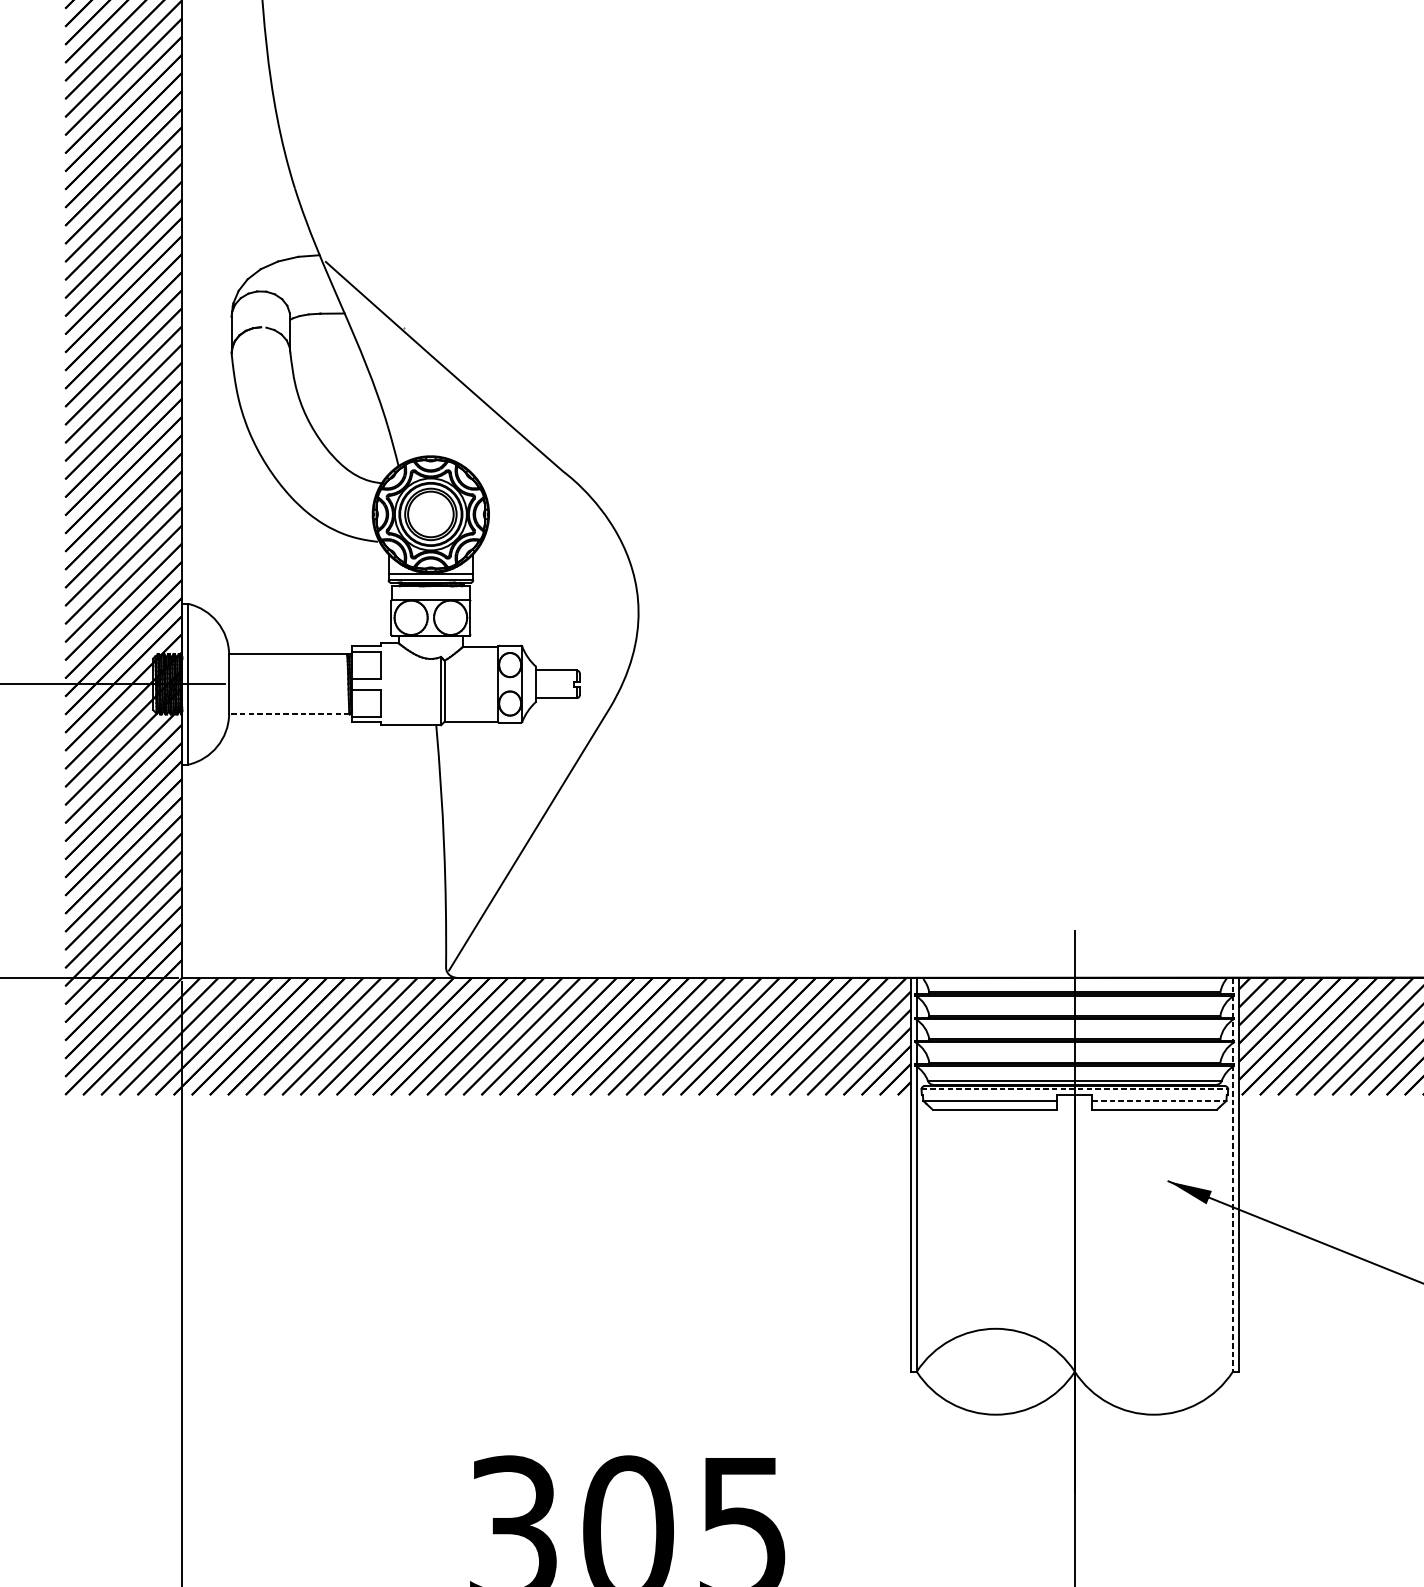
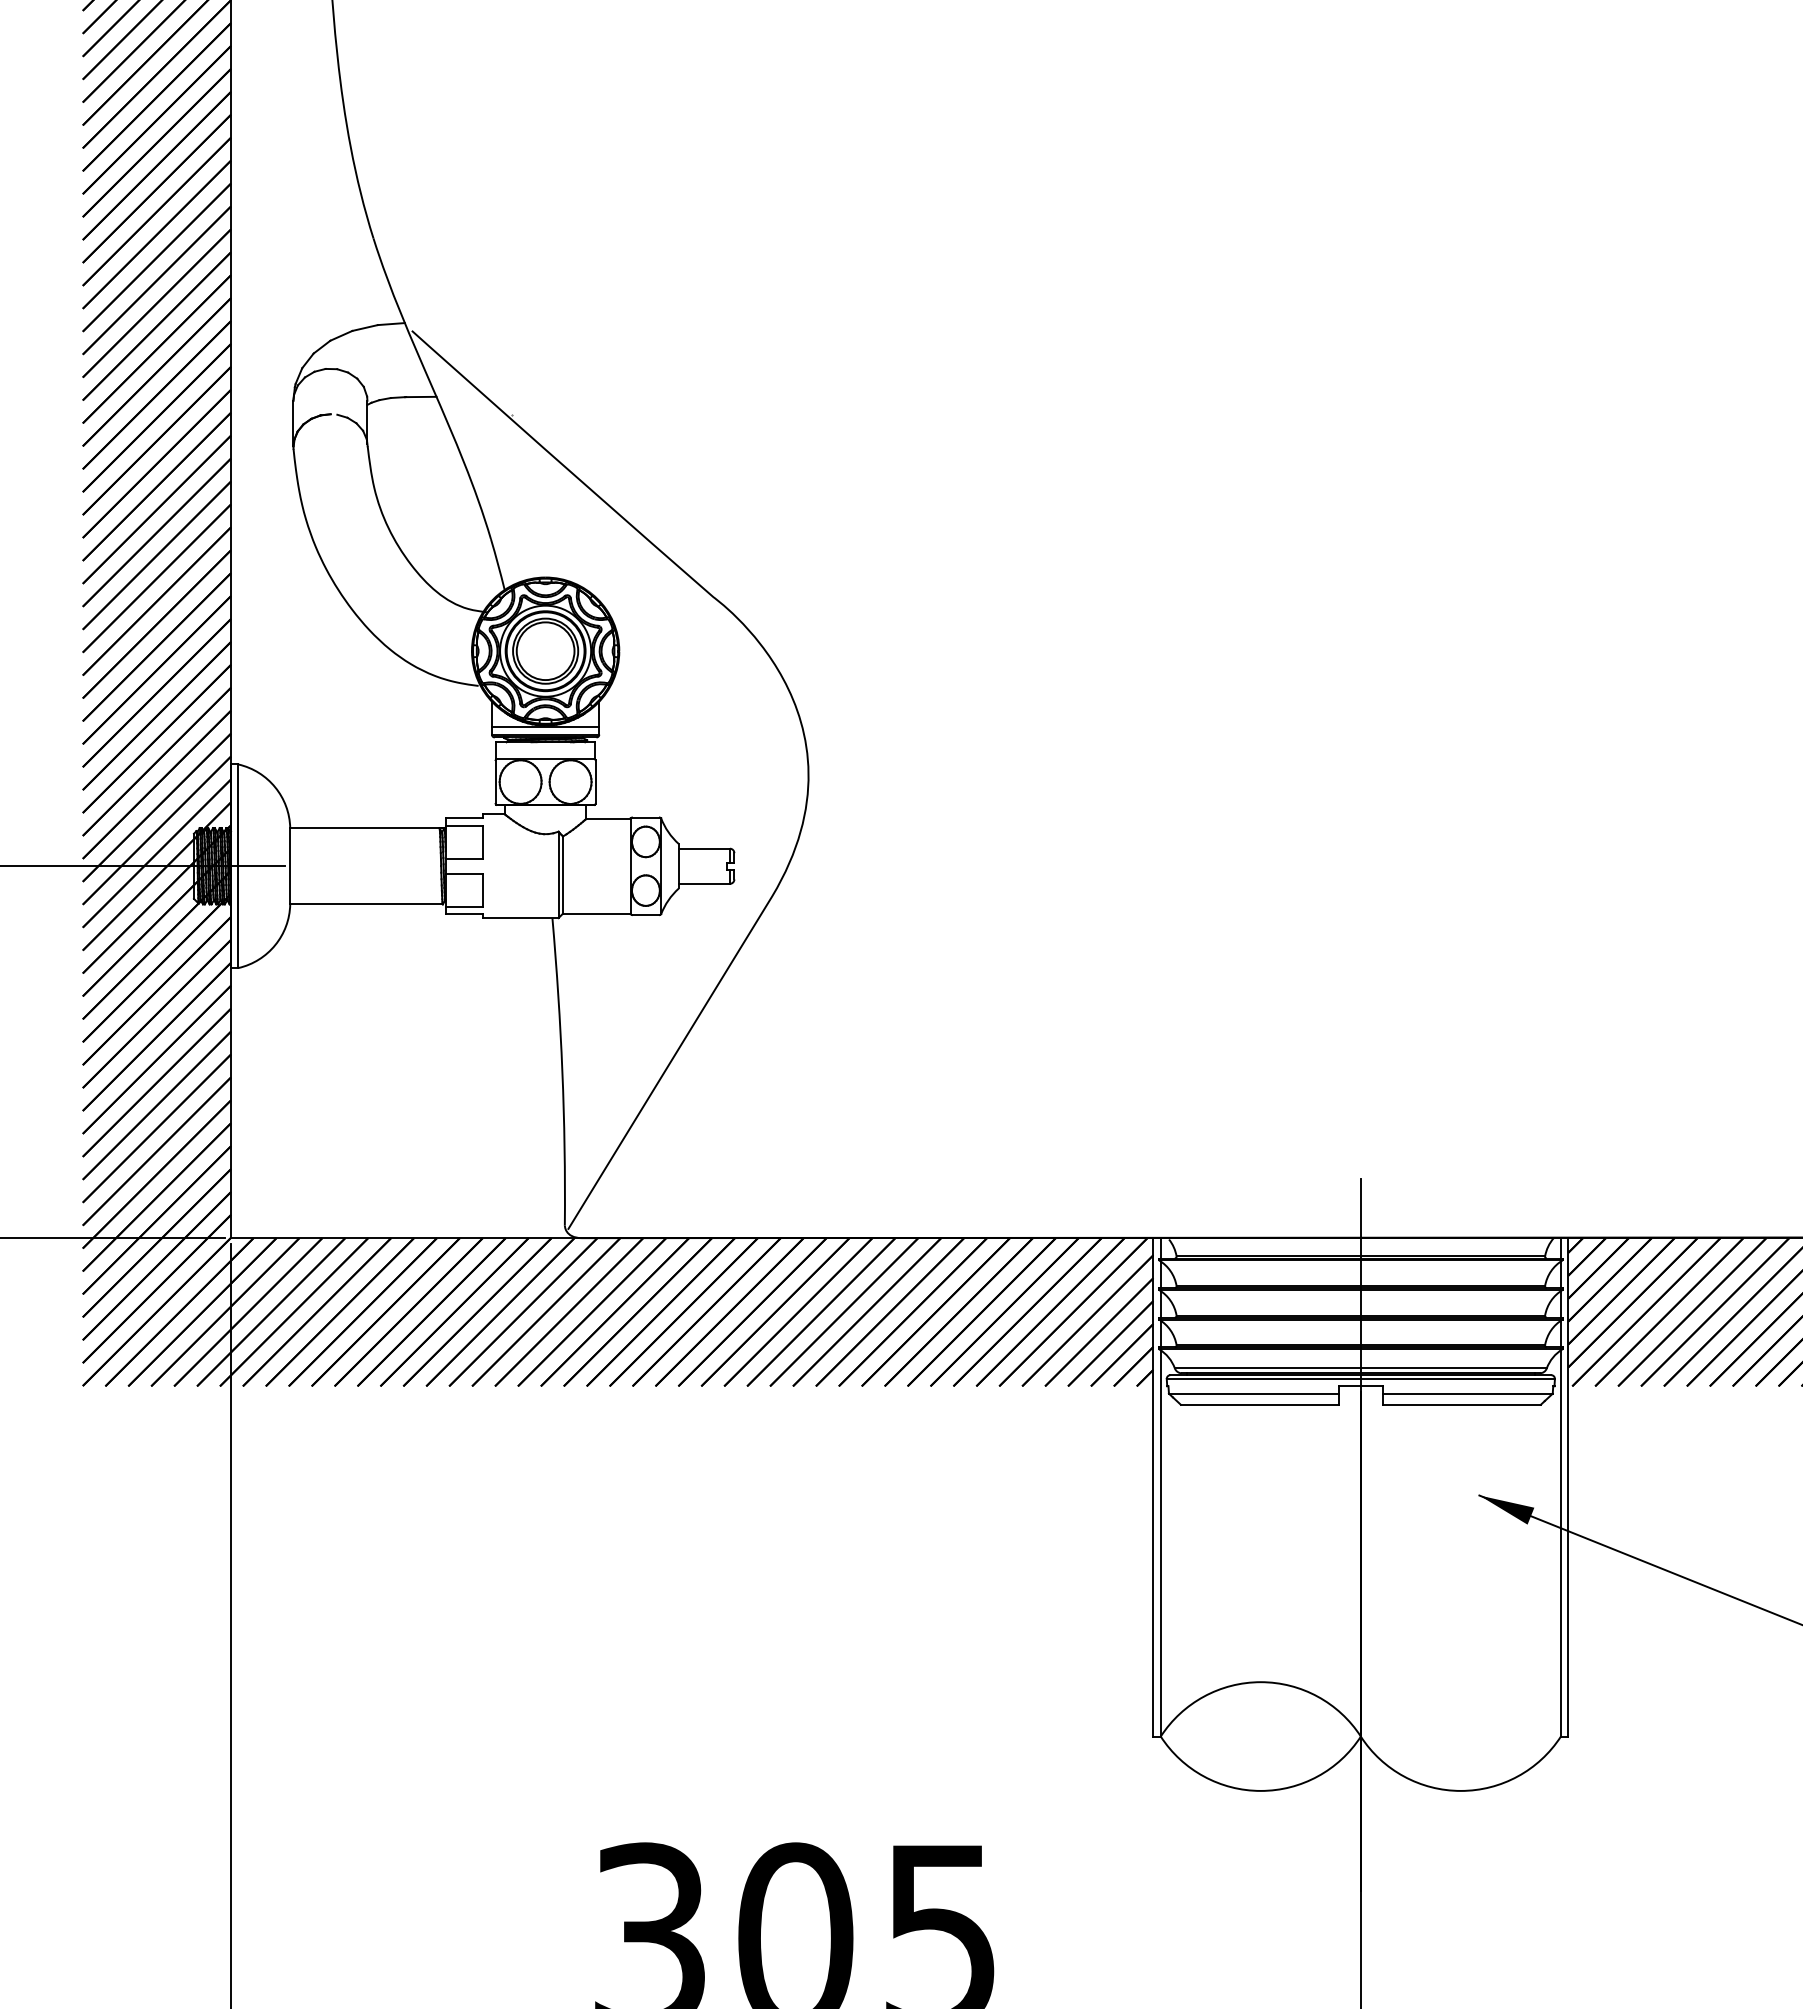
line: (289, 714) -> (366, 904), dashed -> solid
line: (1075, 1089) -> (1361, 1379), dashed -> solid
line: (1159, 1100) -> (1467, 1393), dashed -> solid
line: (1232, 1175) -> (1560, 1487), dashed -> solid

